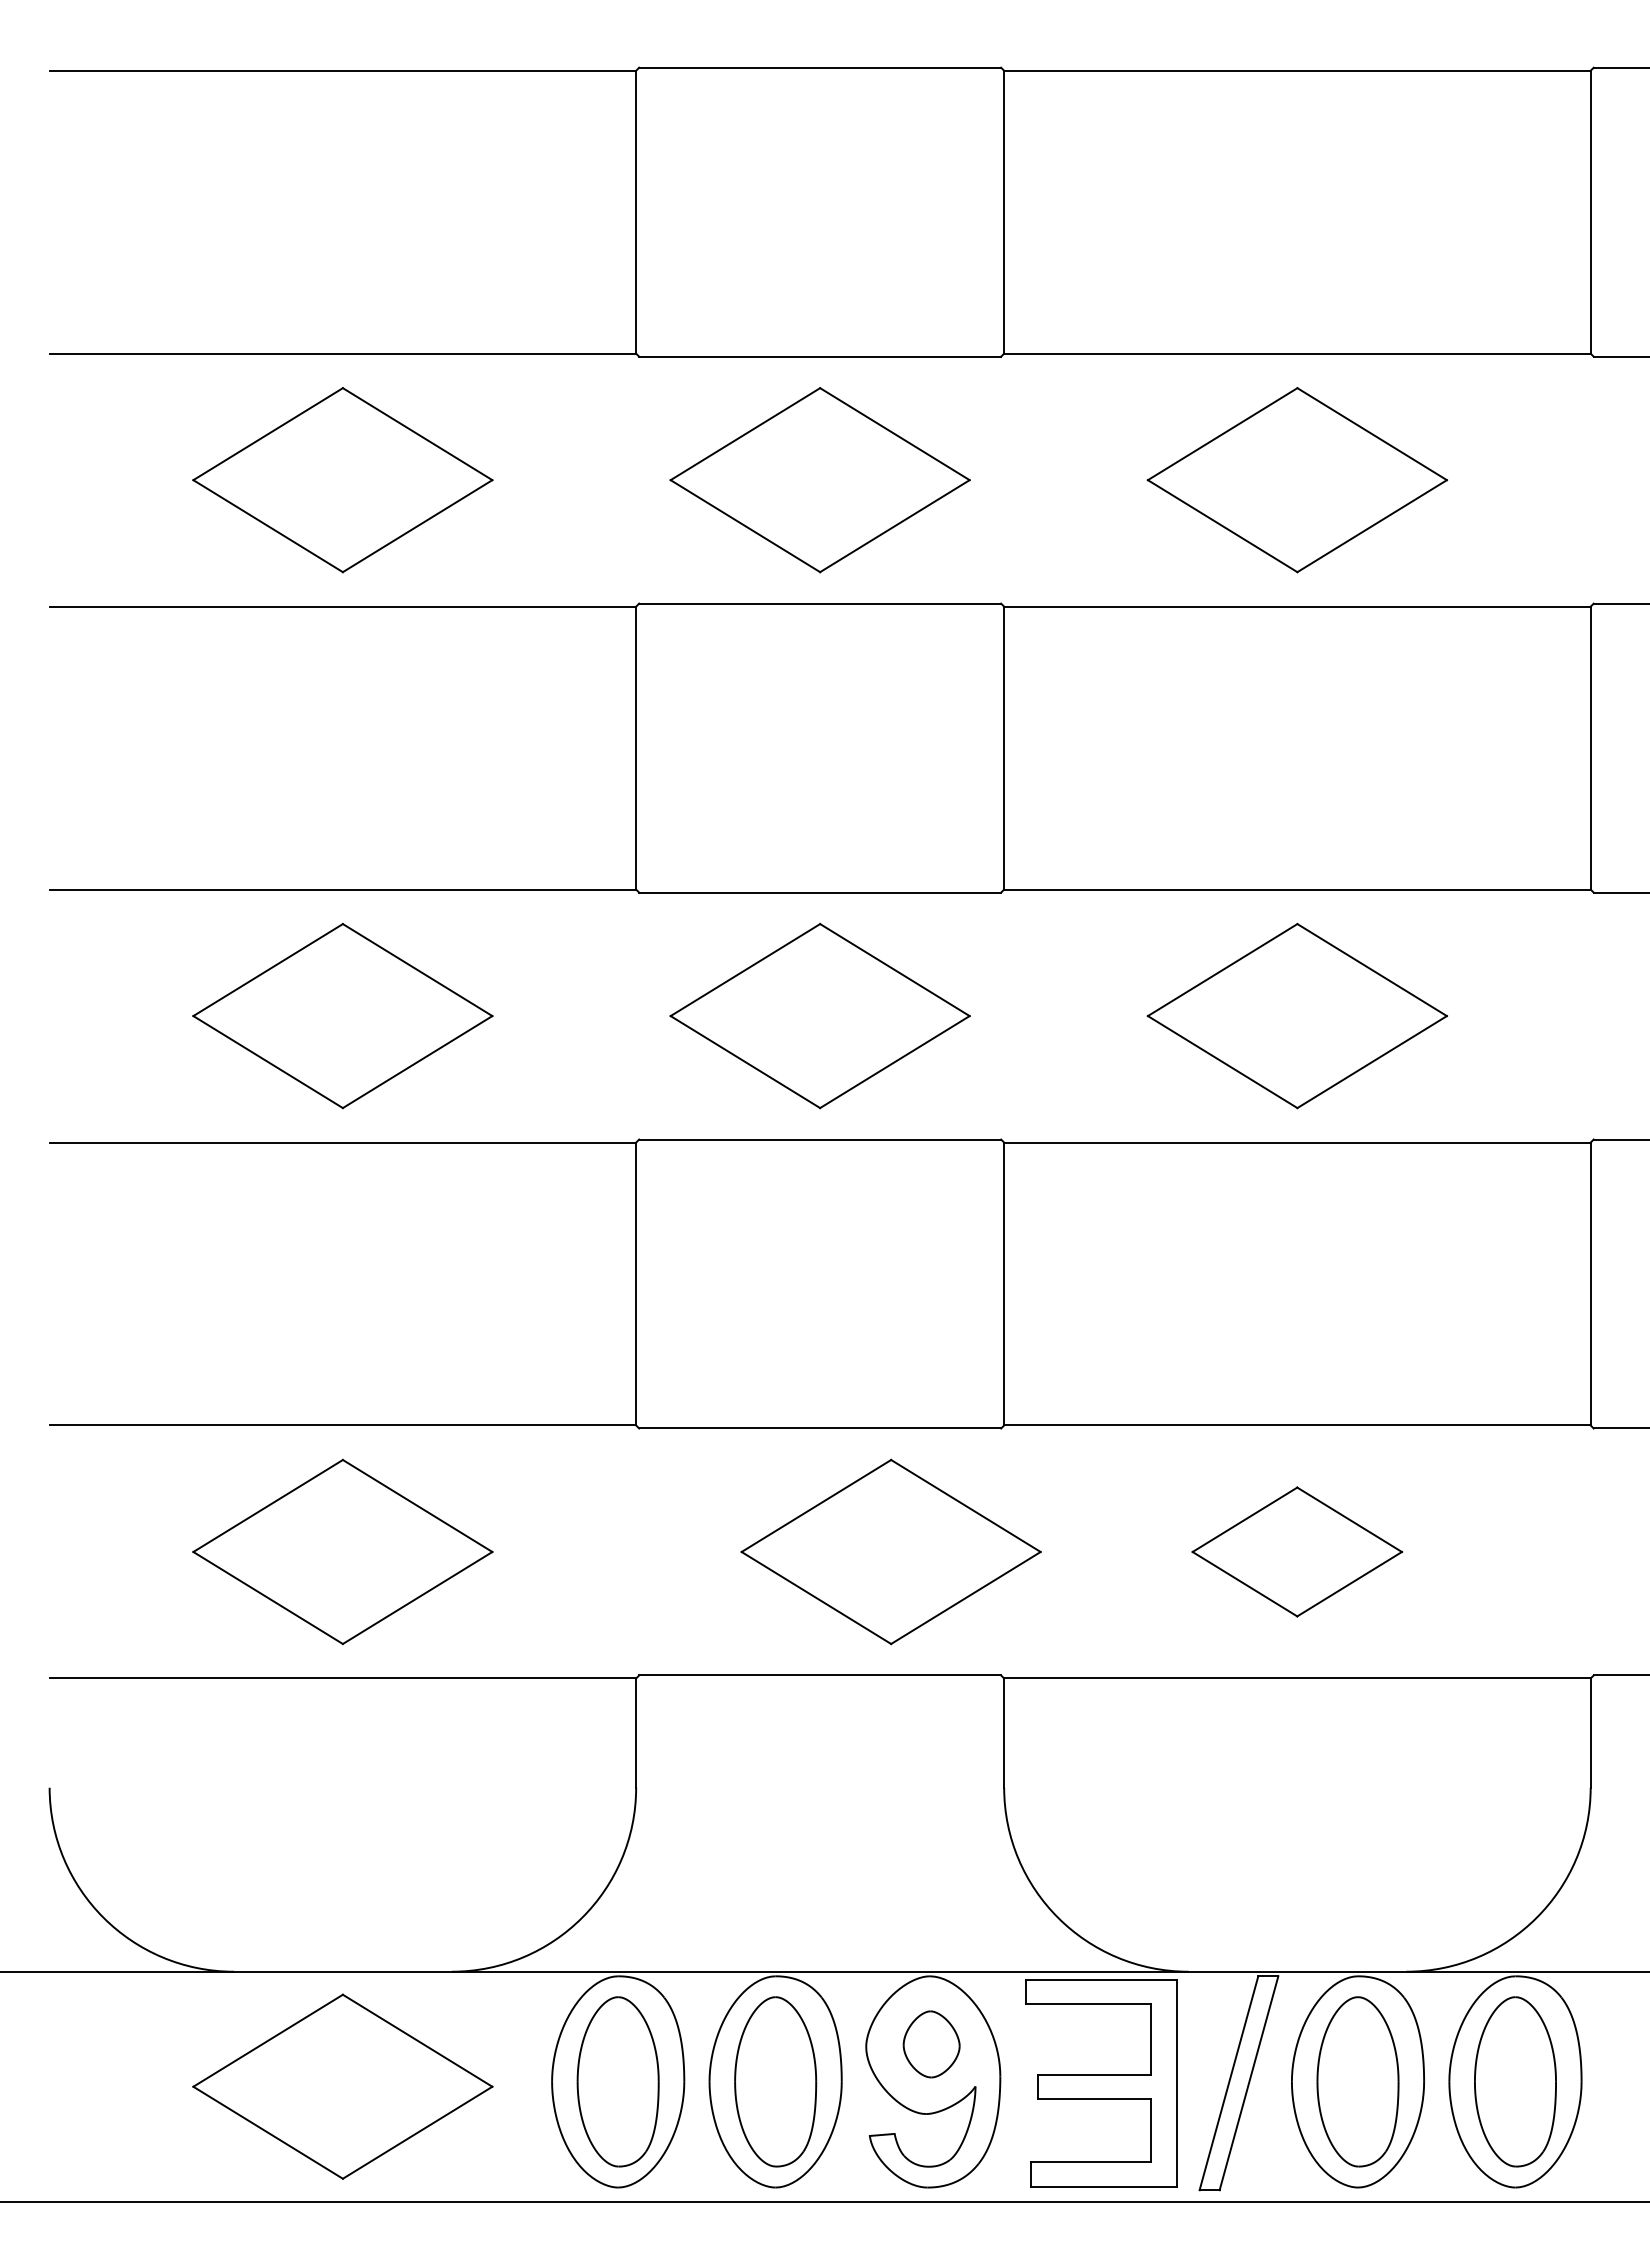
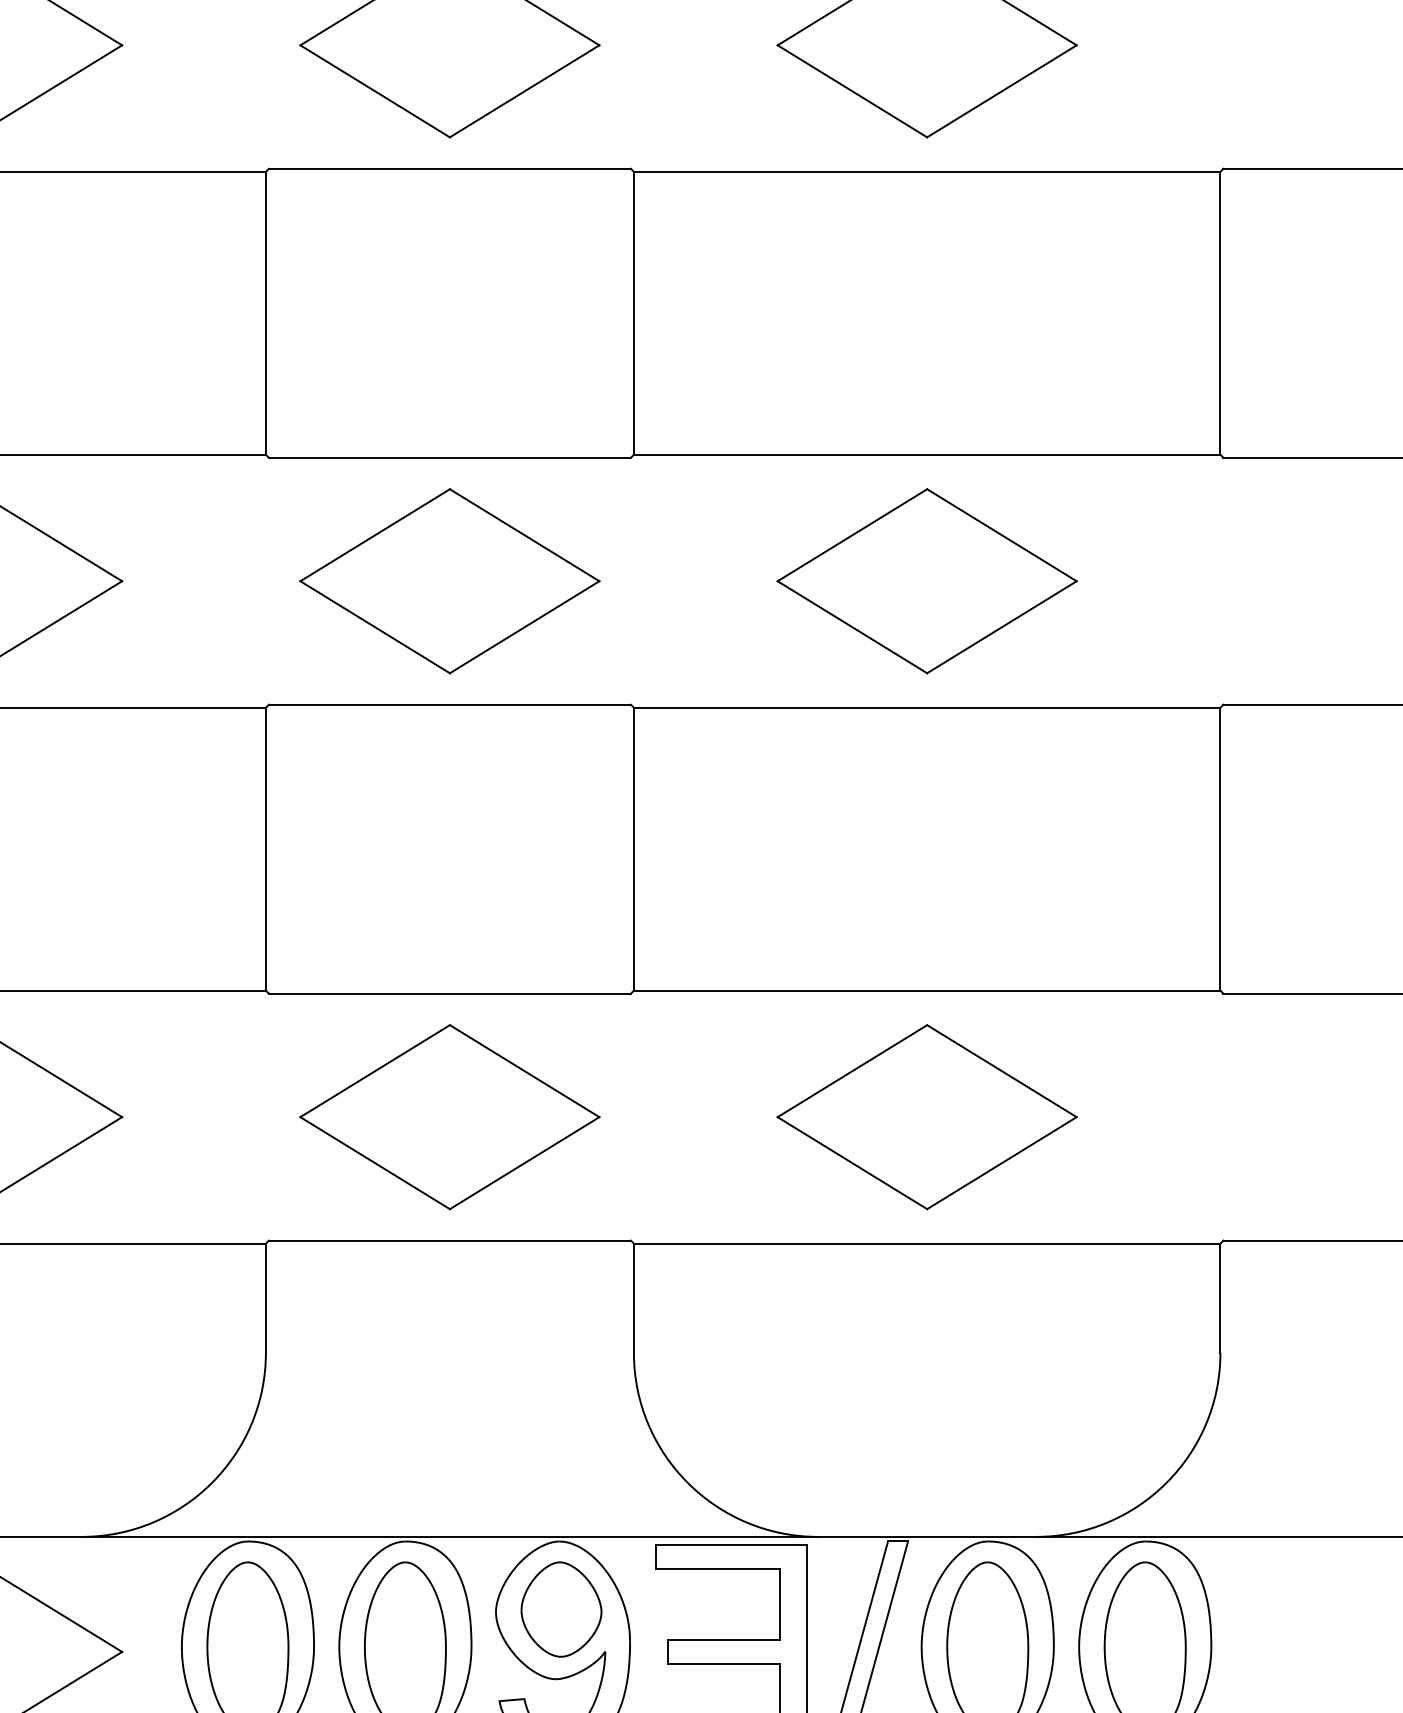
part: (890, 1551) -> (449, 1116), moved
part: (1296, 1551) -> (926, 1116), size x1.43
part: (931, 2044) -> (561, 1609), size x1.43

